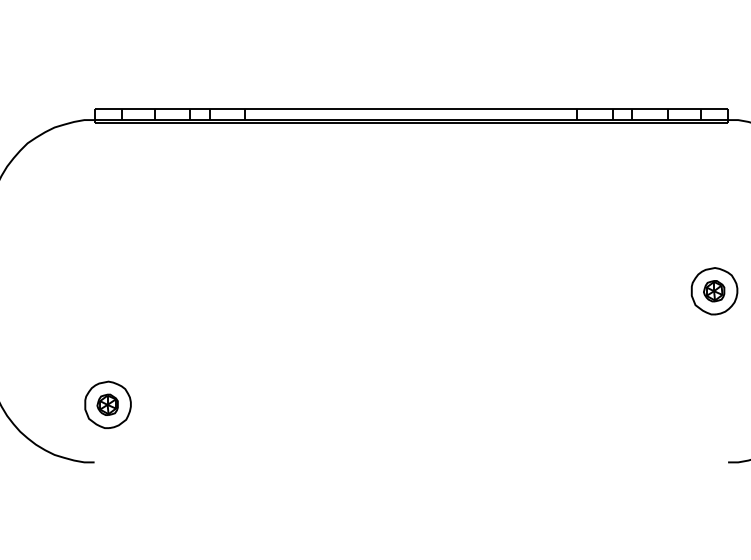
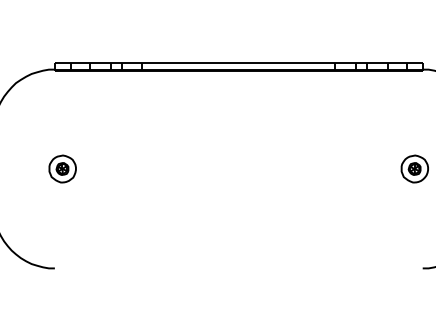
part: (107, 403) -> (62, 168), moved

